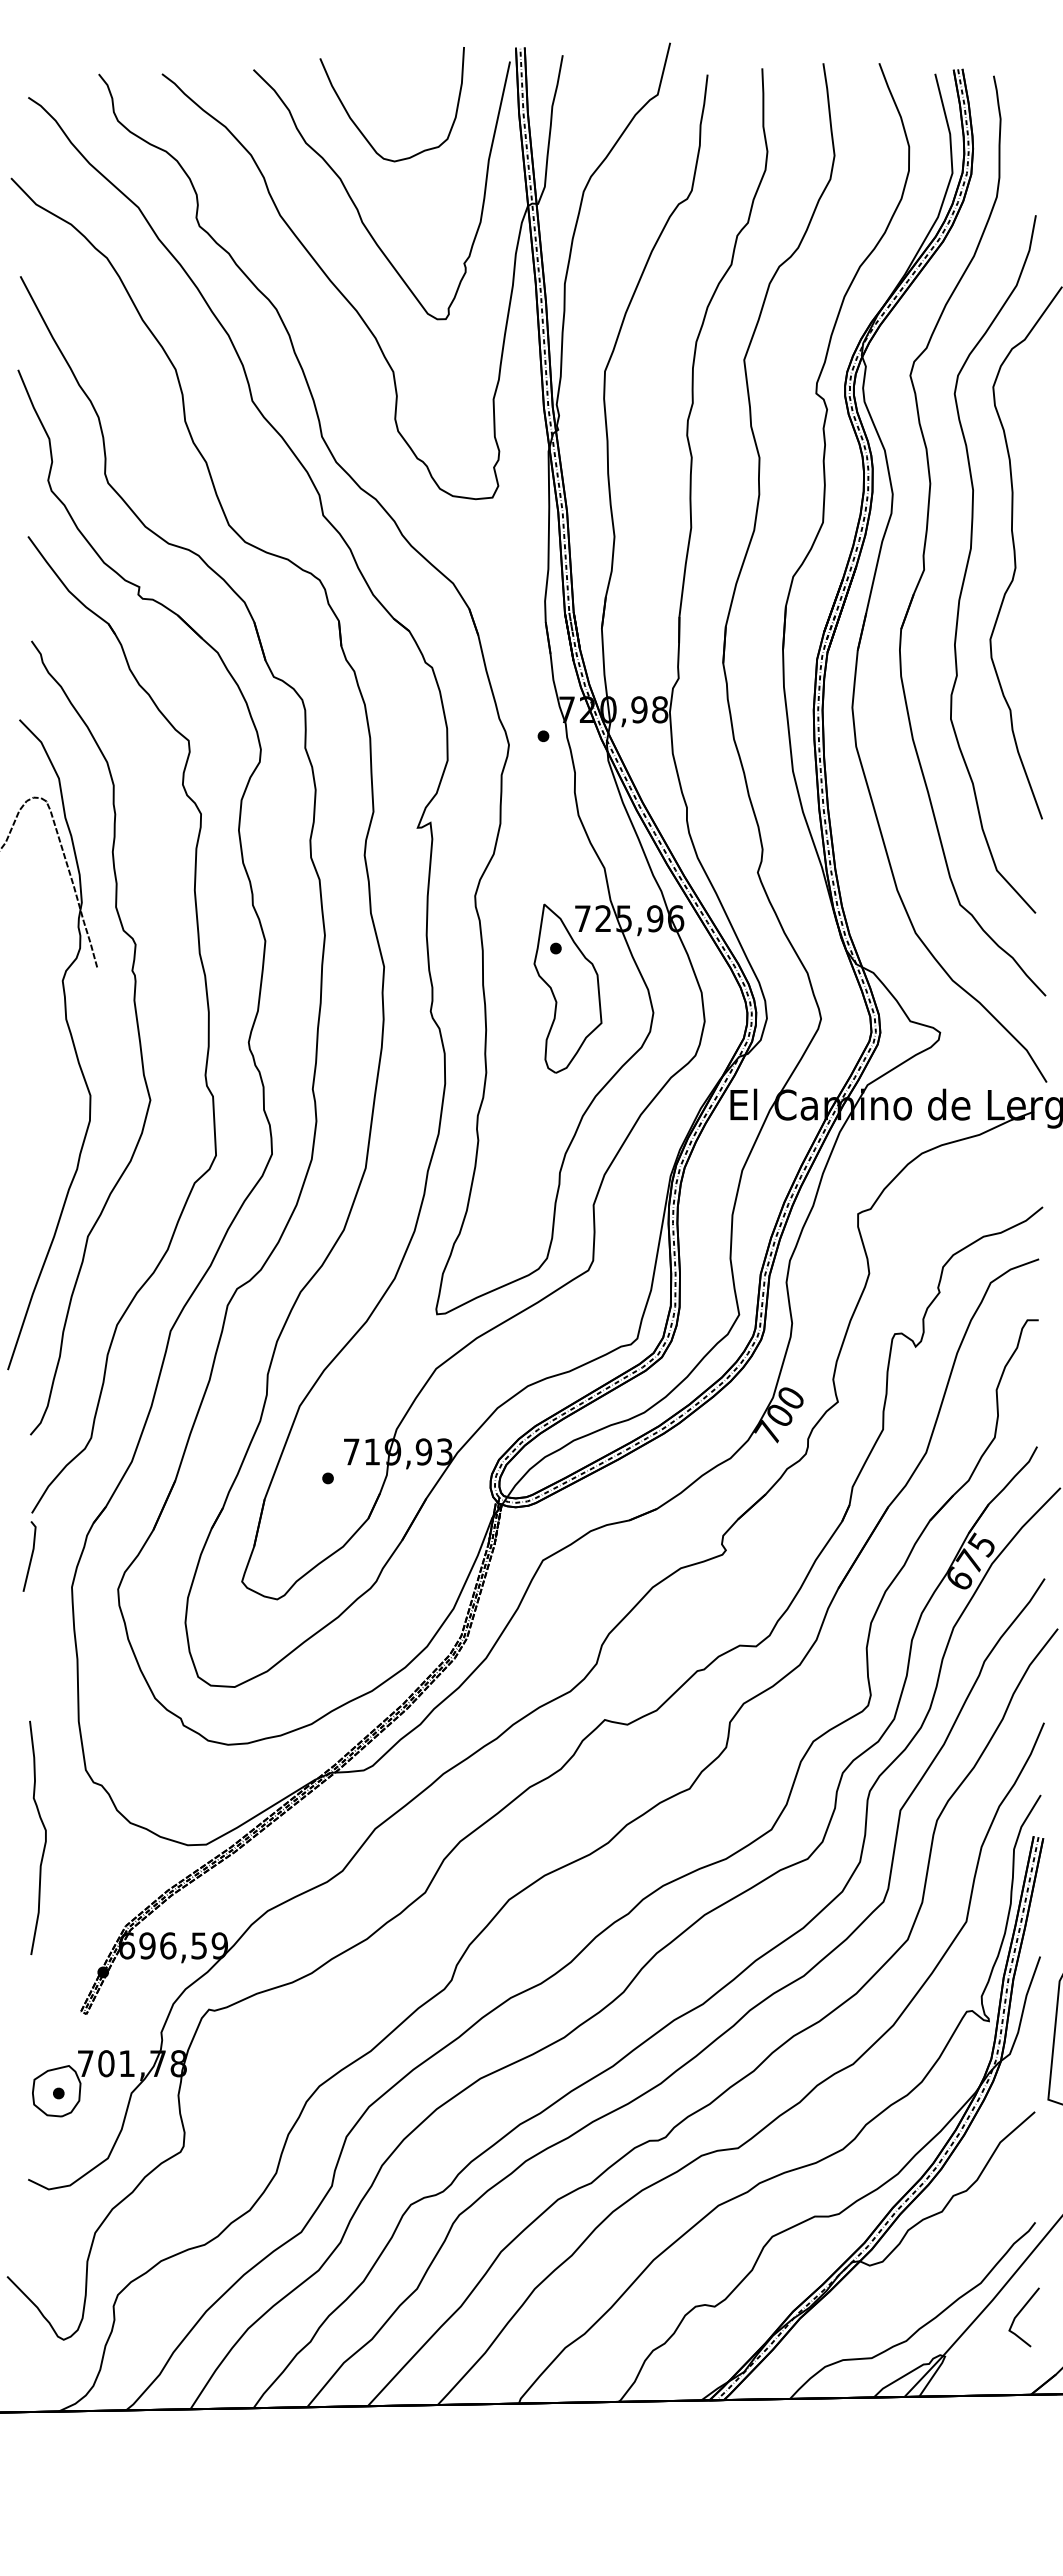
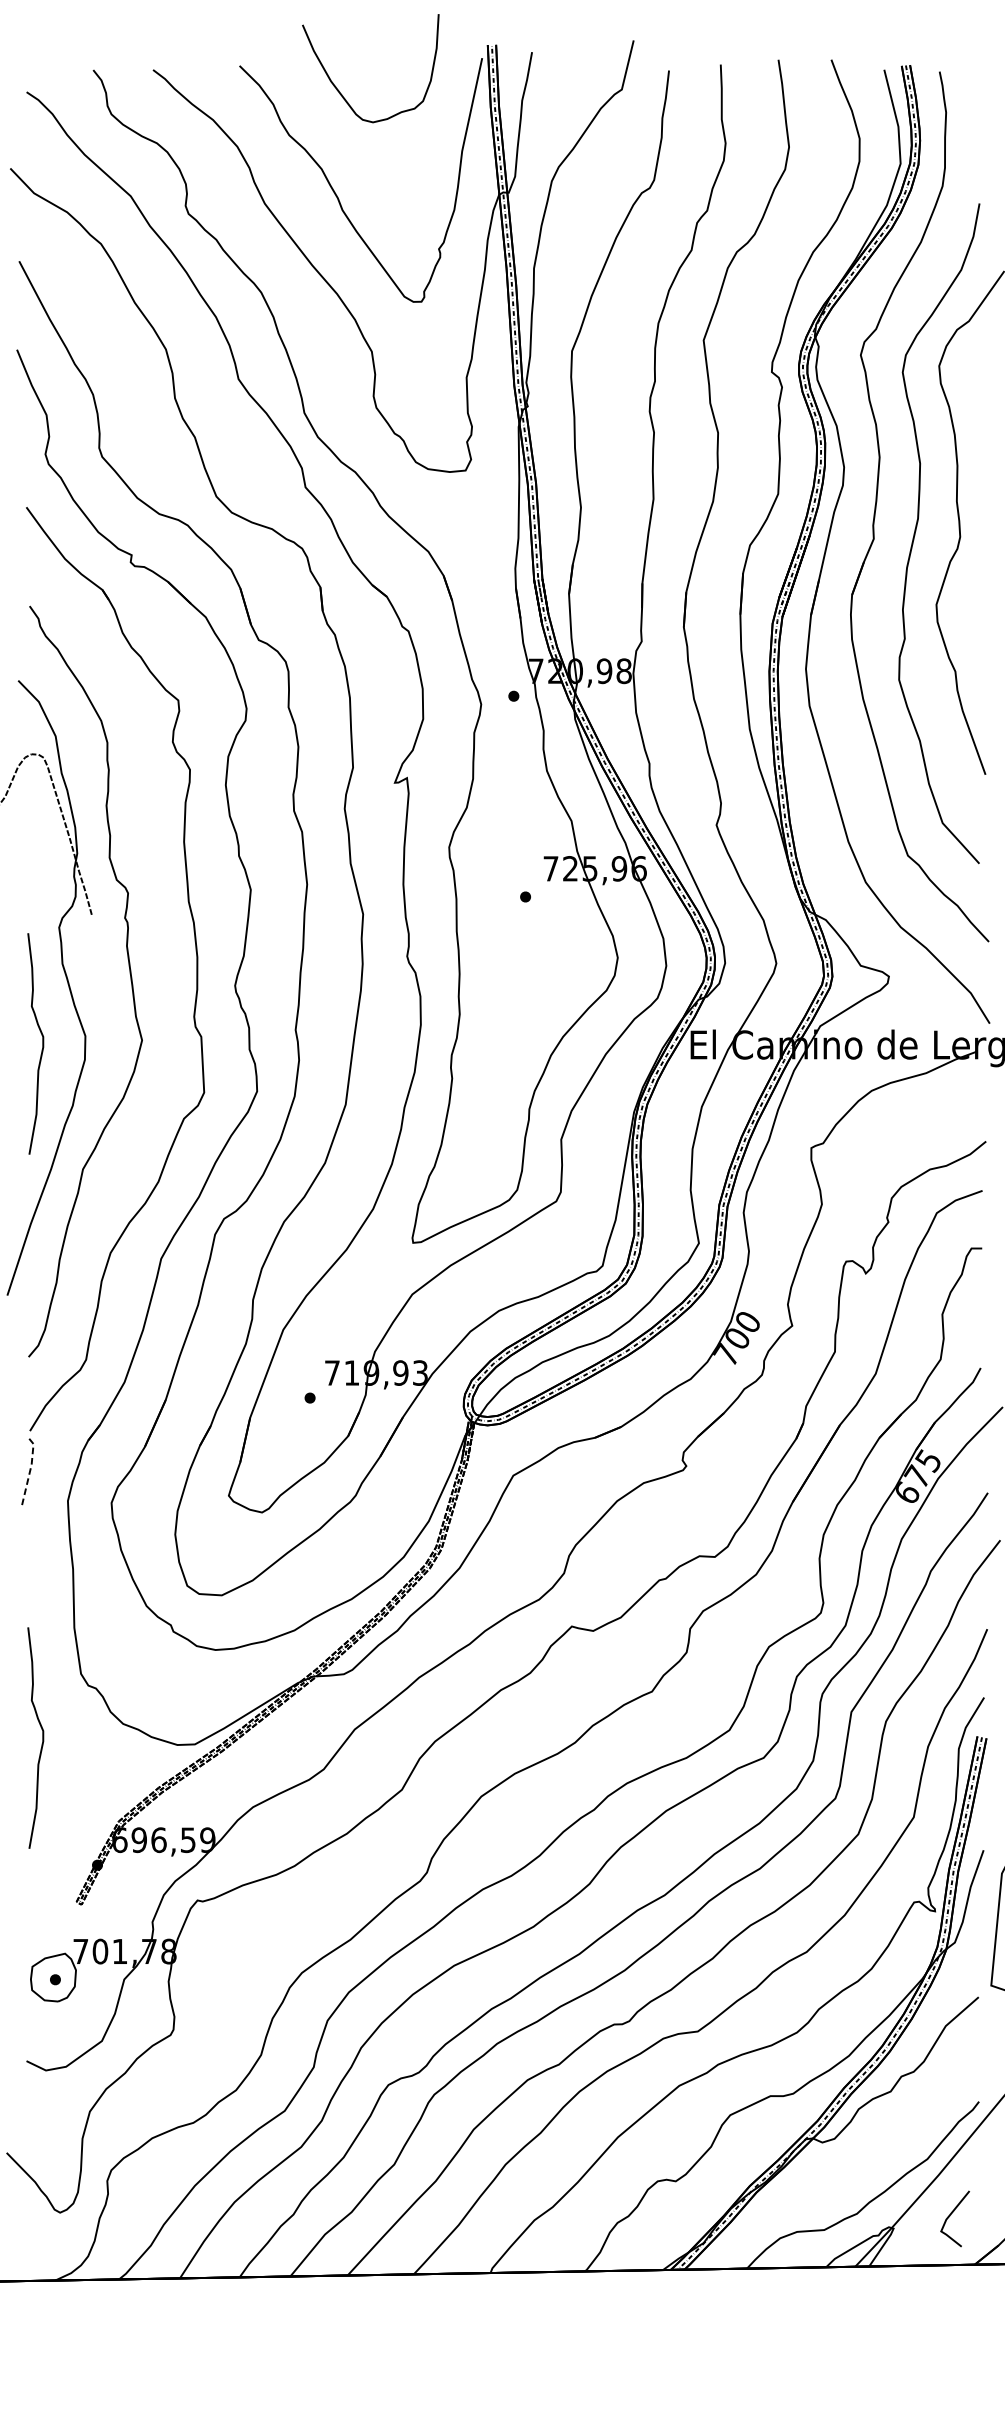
curve: (360, 129) -> (340, 92), moved
part: (567, 988) -> (536, 934), removed
curve: (45, 1103) -> (42, 1043), added
line: (32, 1555) -> (30, 1470), solid -> dashed
line: (1018, 2315) -> (949, 2217), moved

